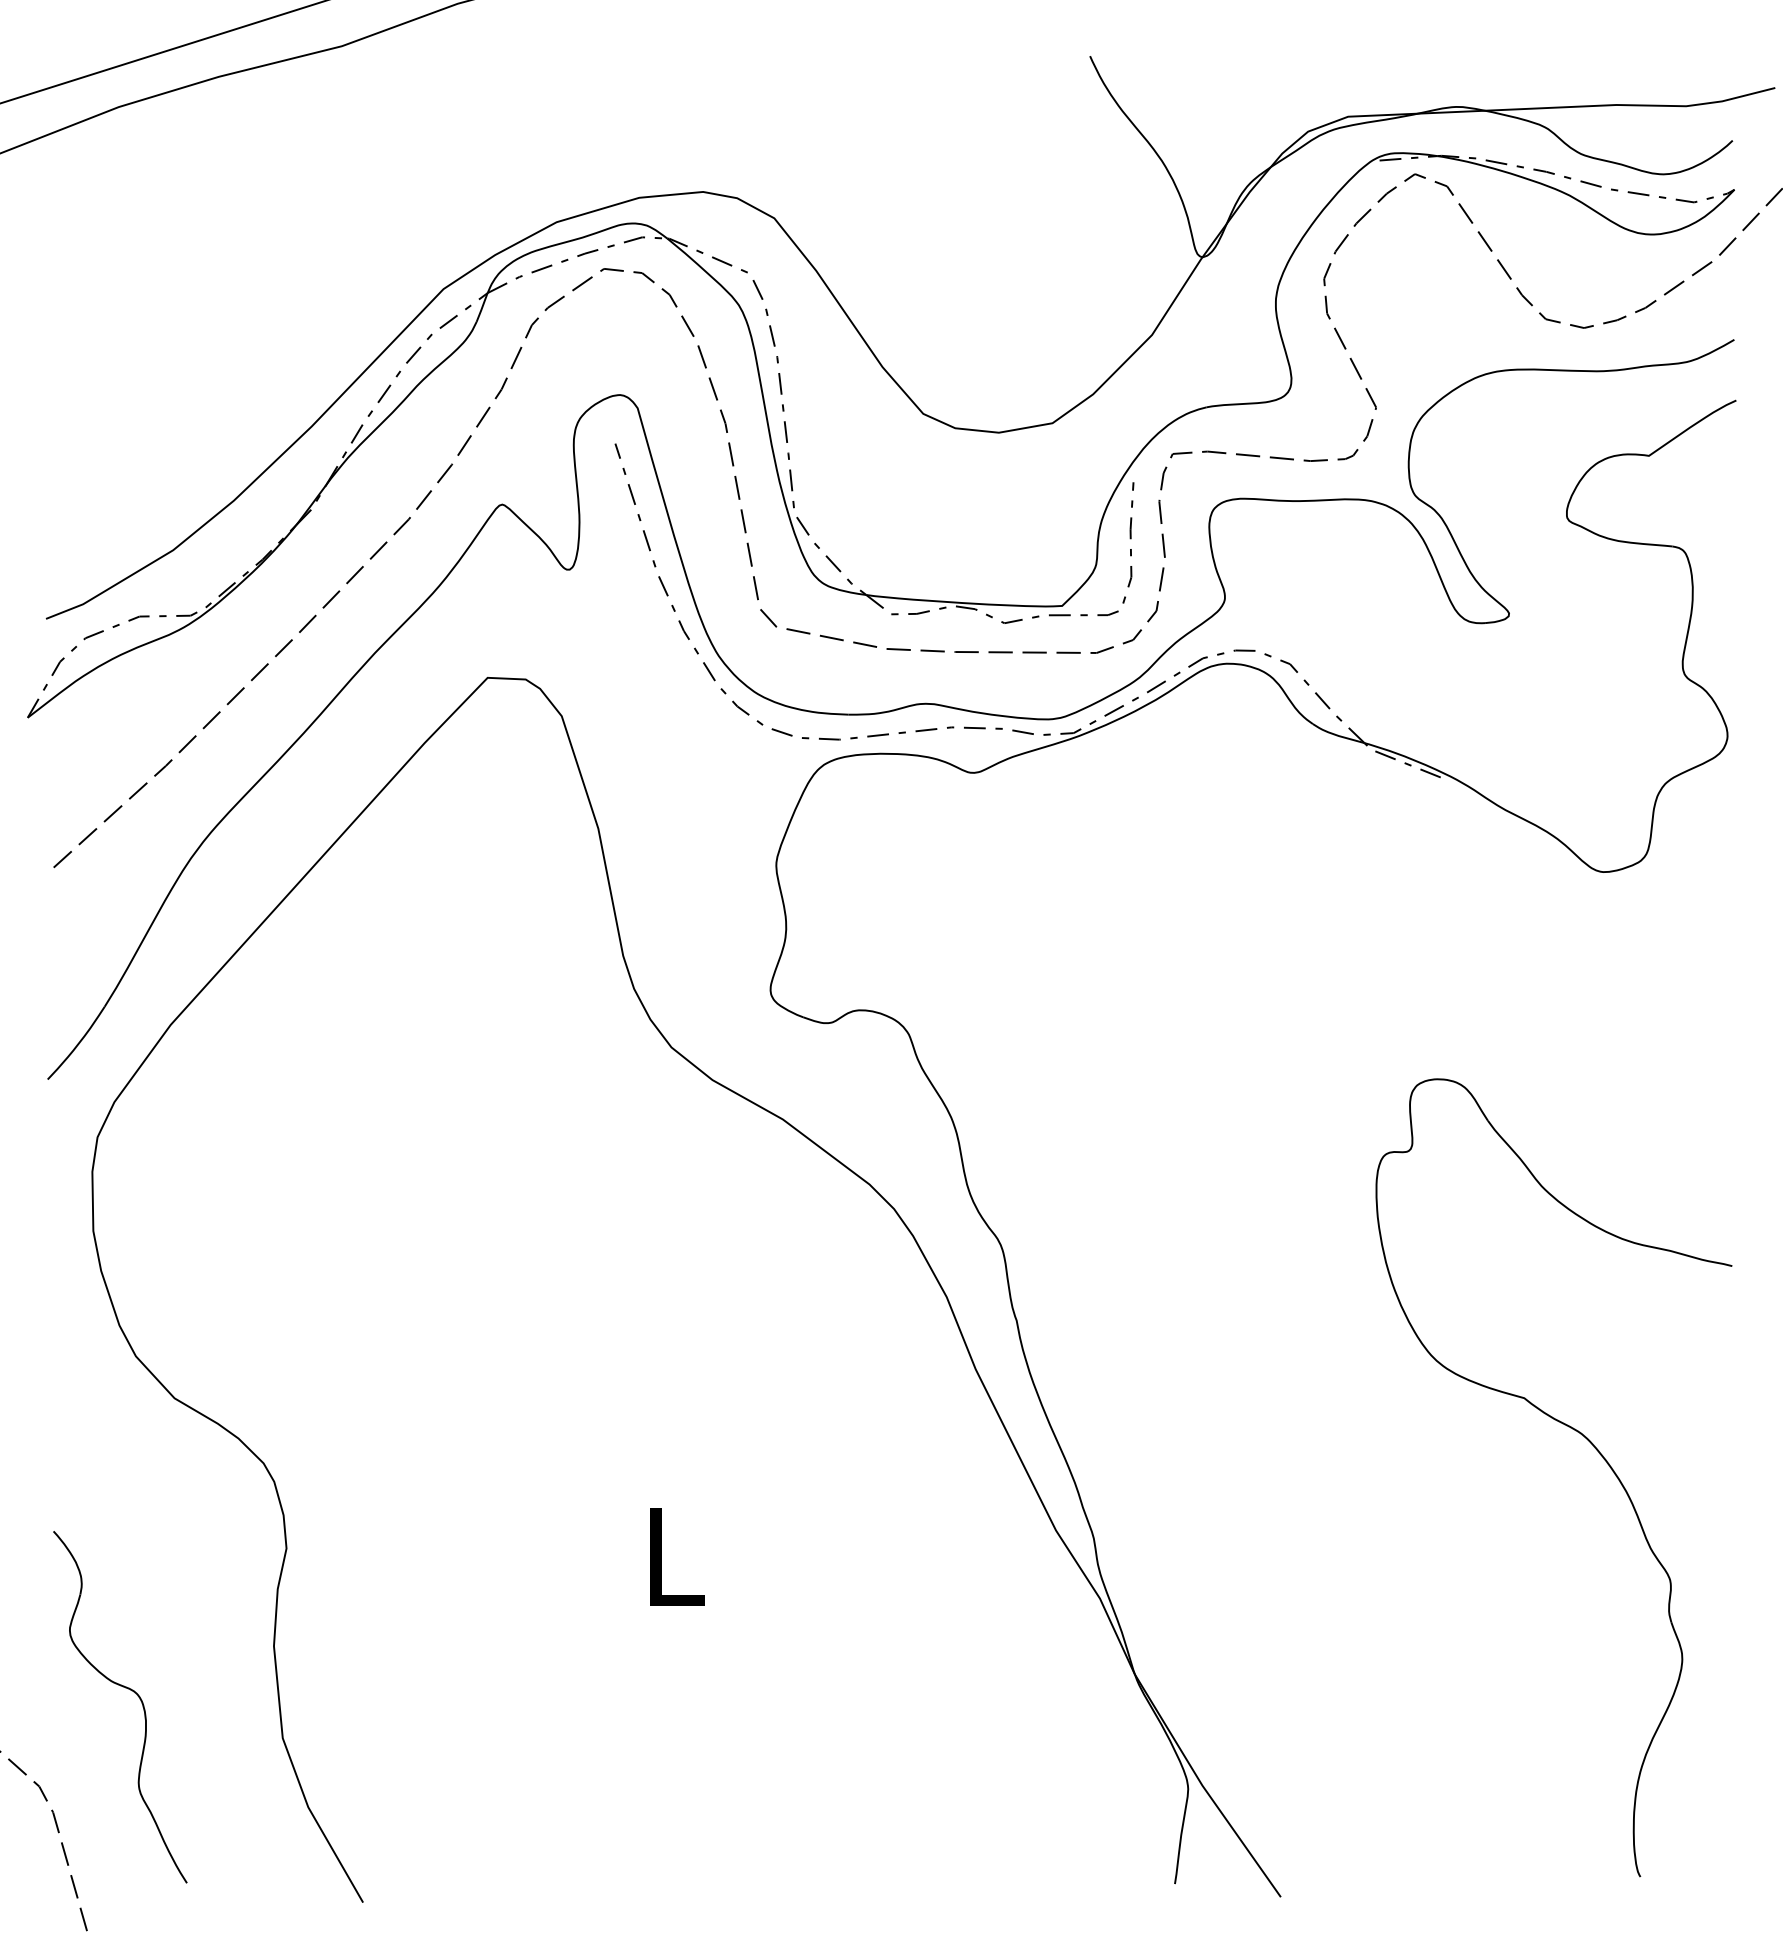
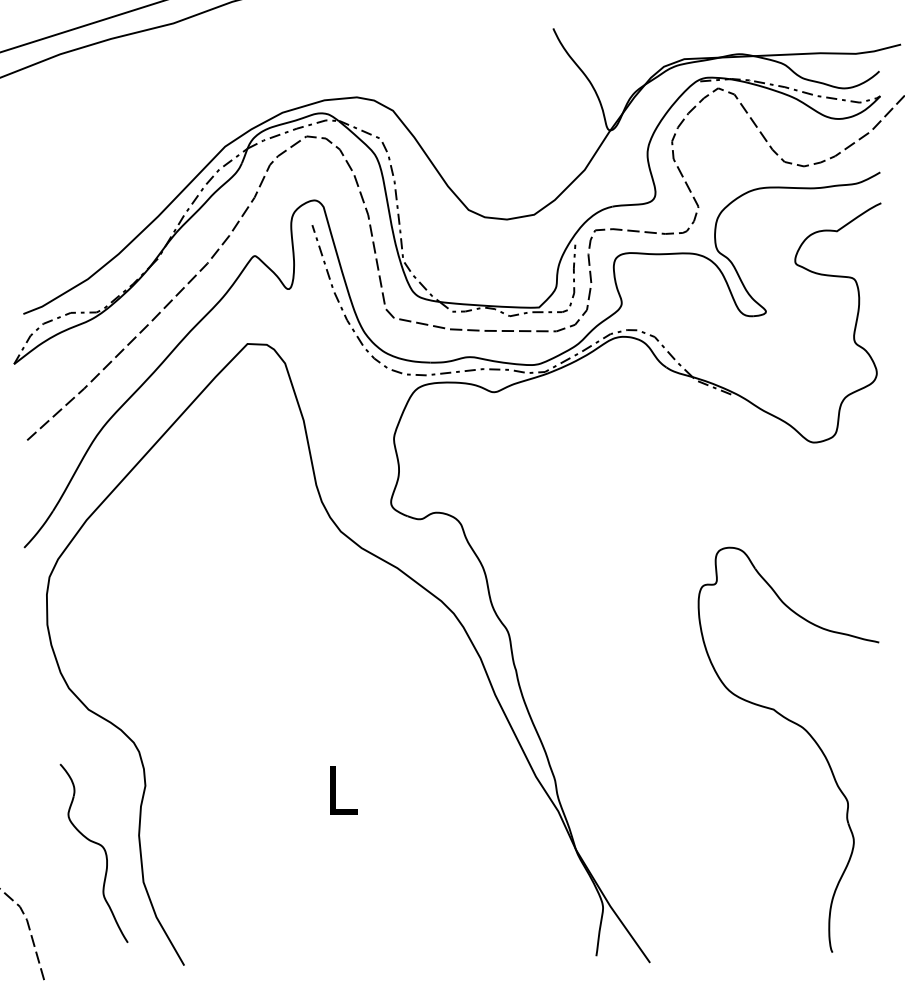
part: (125, 1689) -> (96, 844), moved

